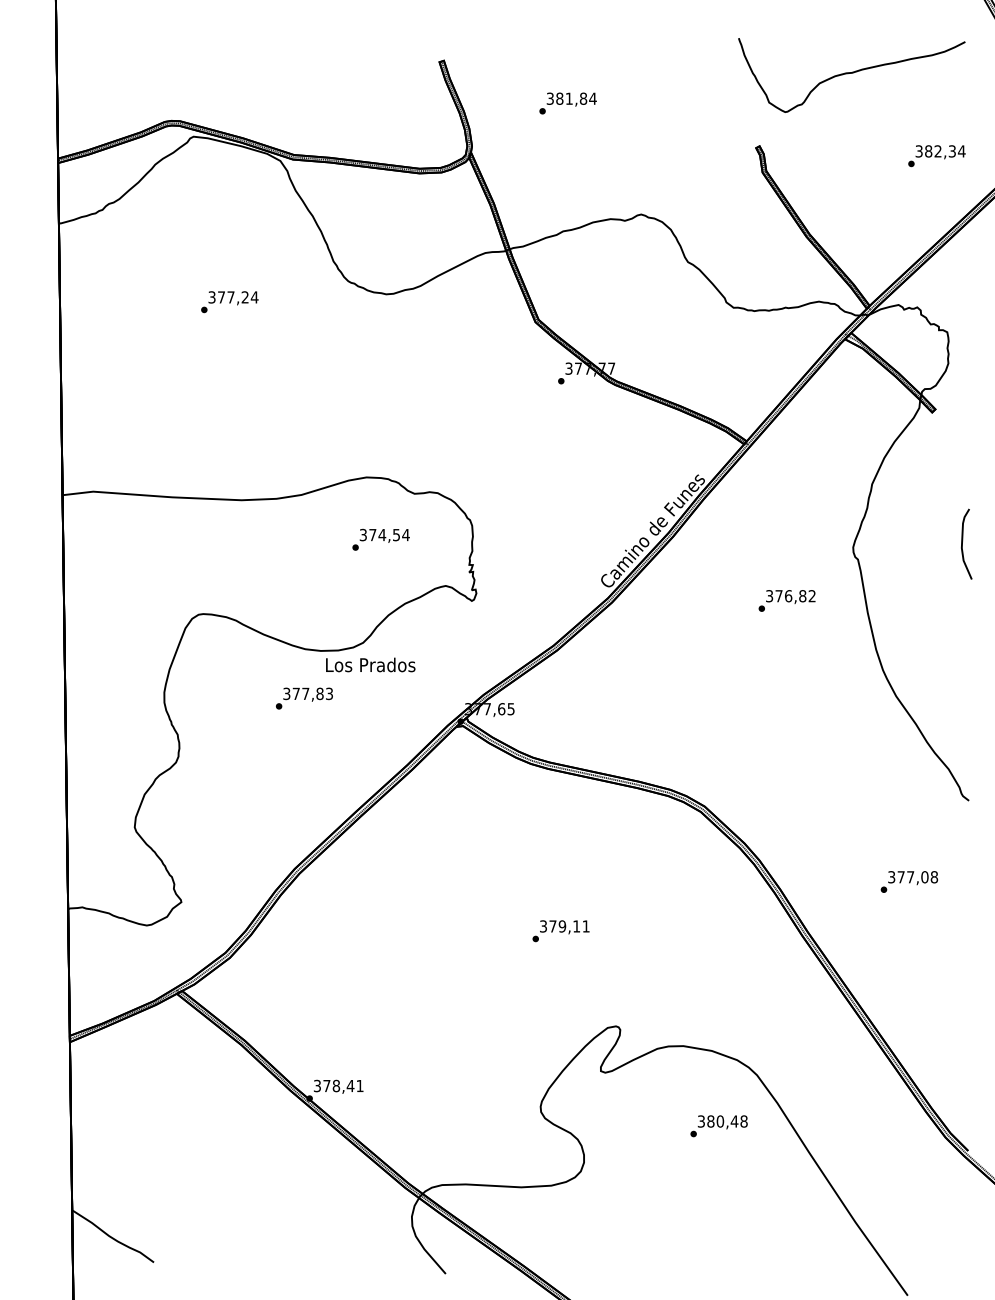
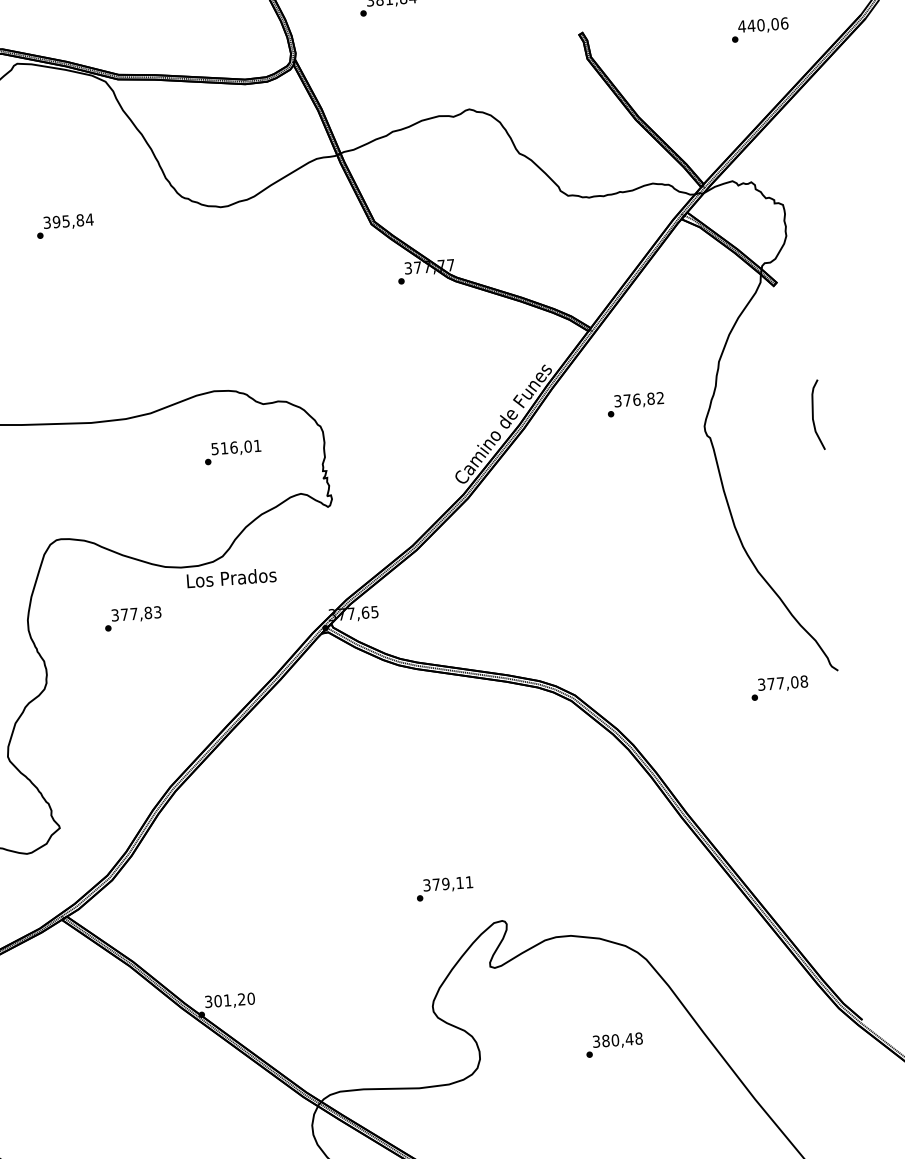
text: (940, 151) -> (763, 25), 382,34 -> 440,06
text: (232, 297) -> (67, 221), 377,24 -> 395,84
text: (384, 534) -> (236, 446), 374,54 -> 516,01
text: (786, 600) -> (635, 404), moved
text: (304, 698) -> (133, 618), moved
text: (908, 881) -> (778, 687), moved
text: (560, 931) -> (444, 889), moved
text: (343, 1085) -> (234, 999), 378,41 -> 301,20
text: (718, 1126) -> (613, 1045), moved

